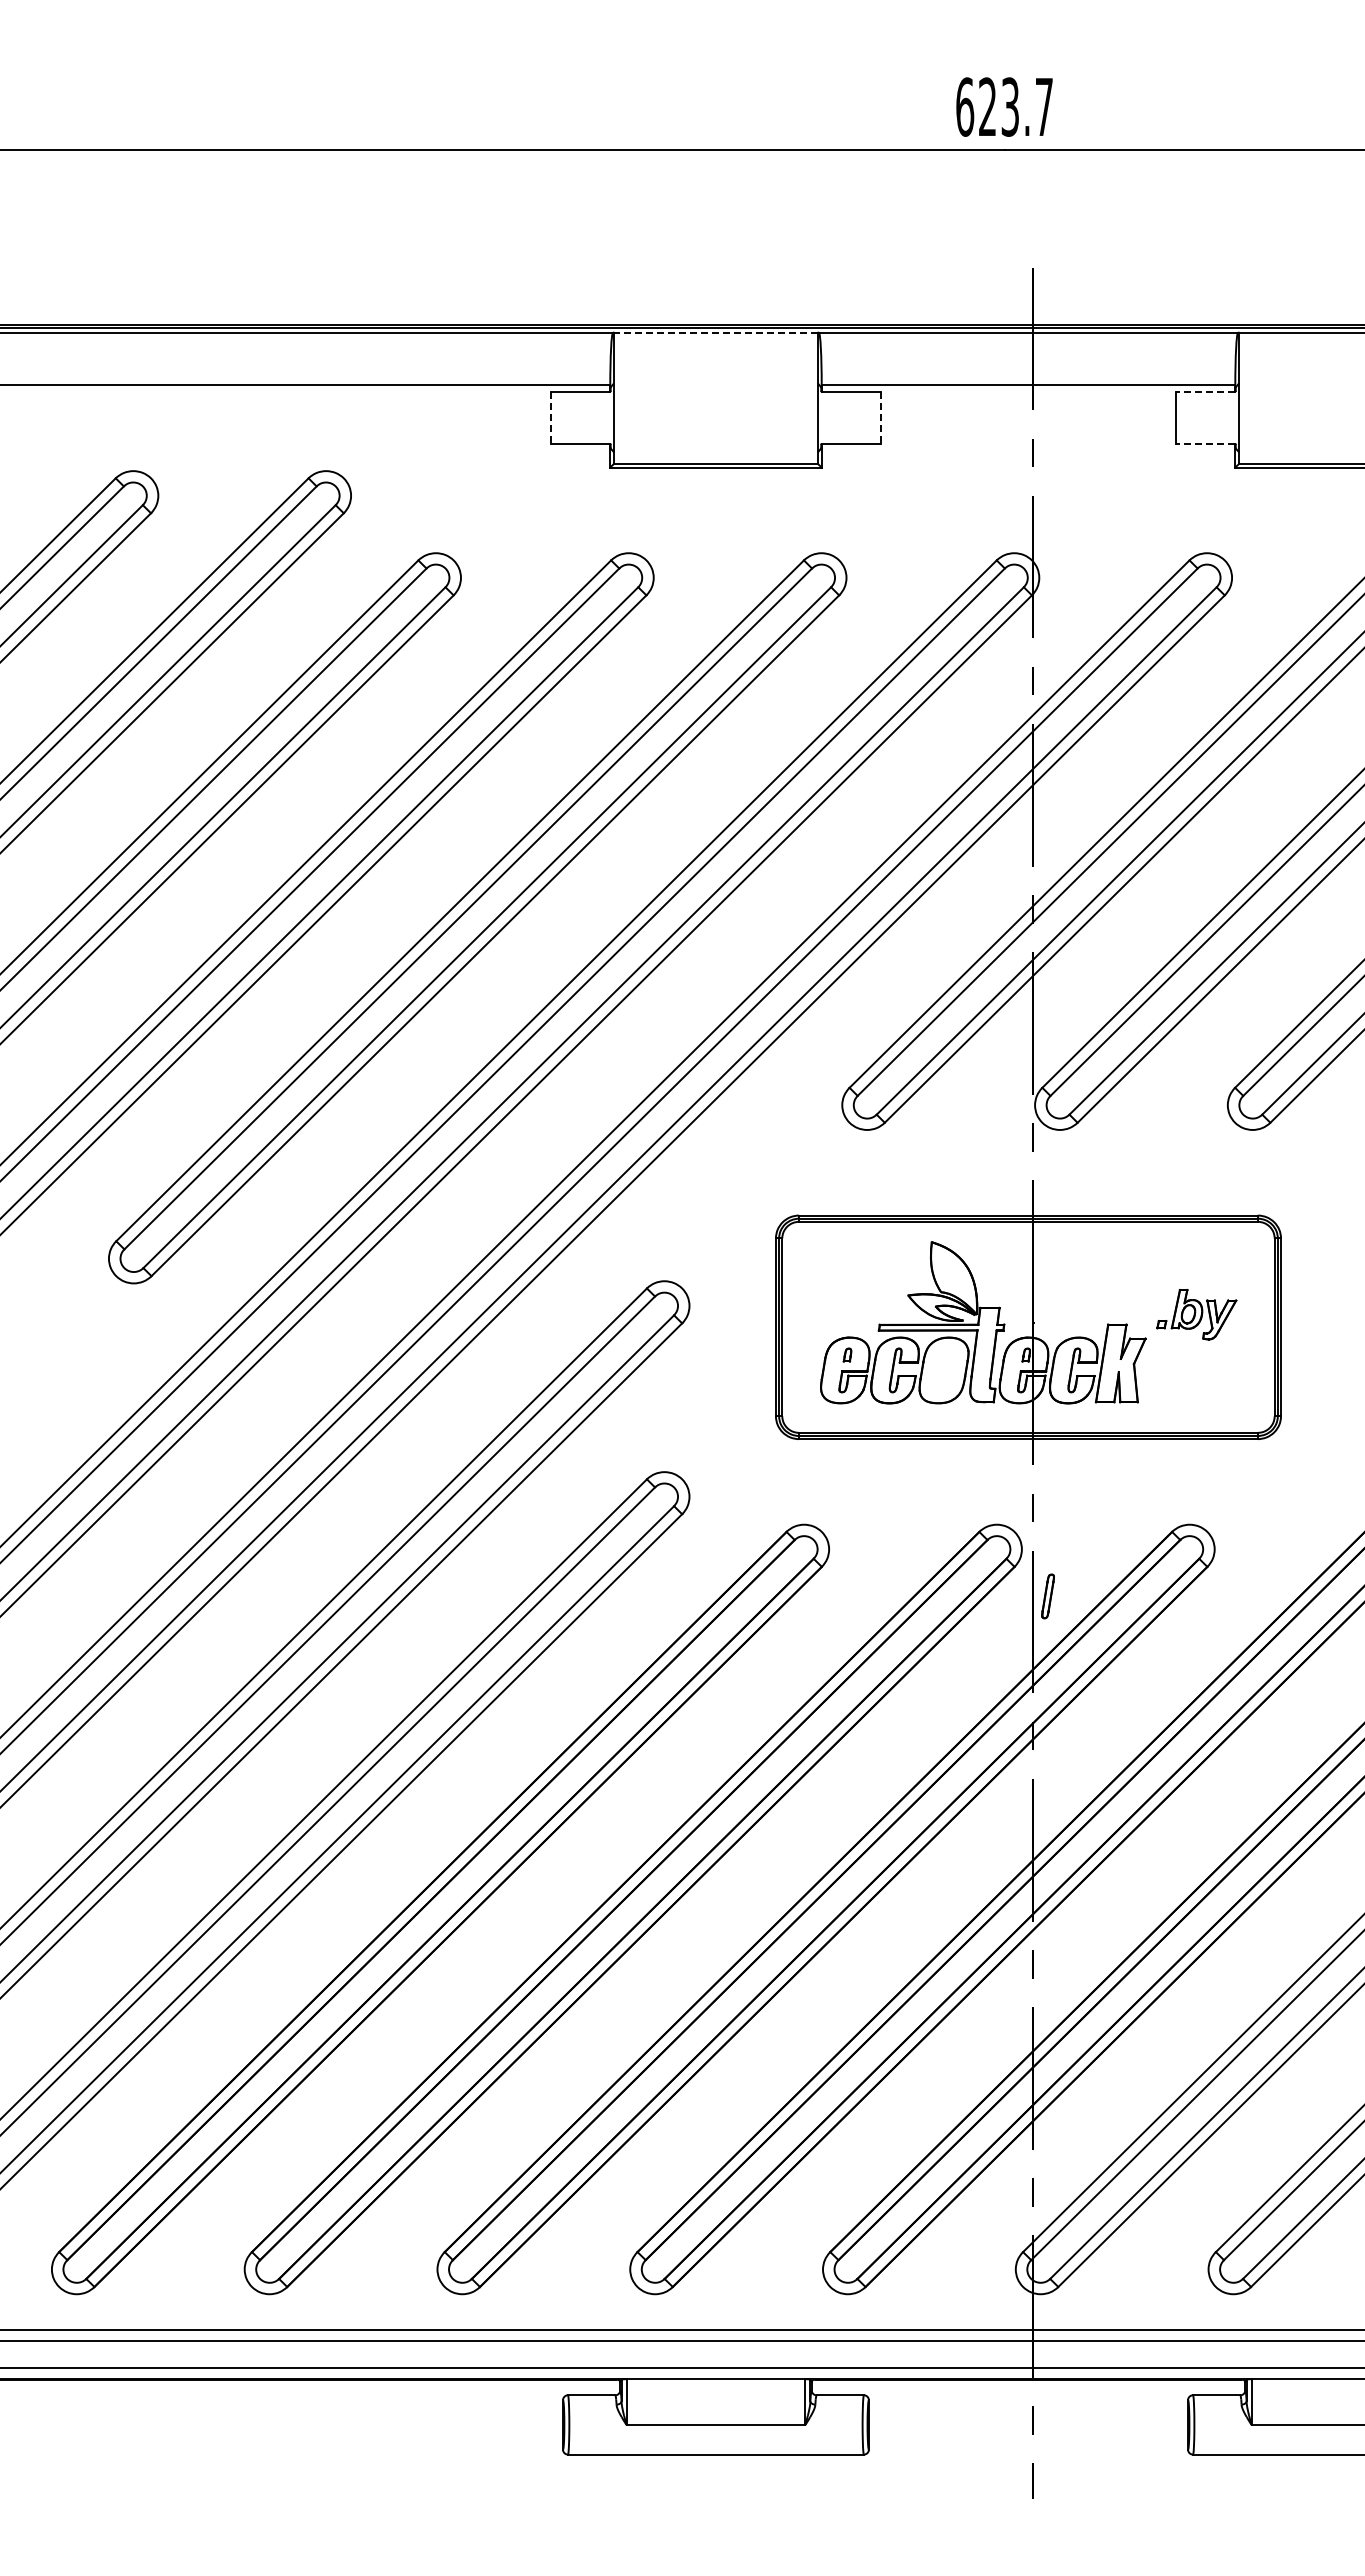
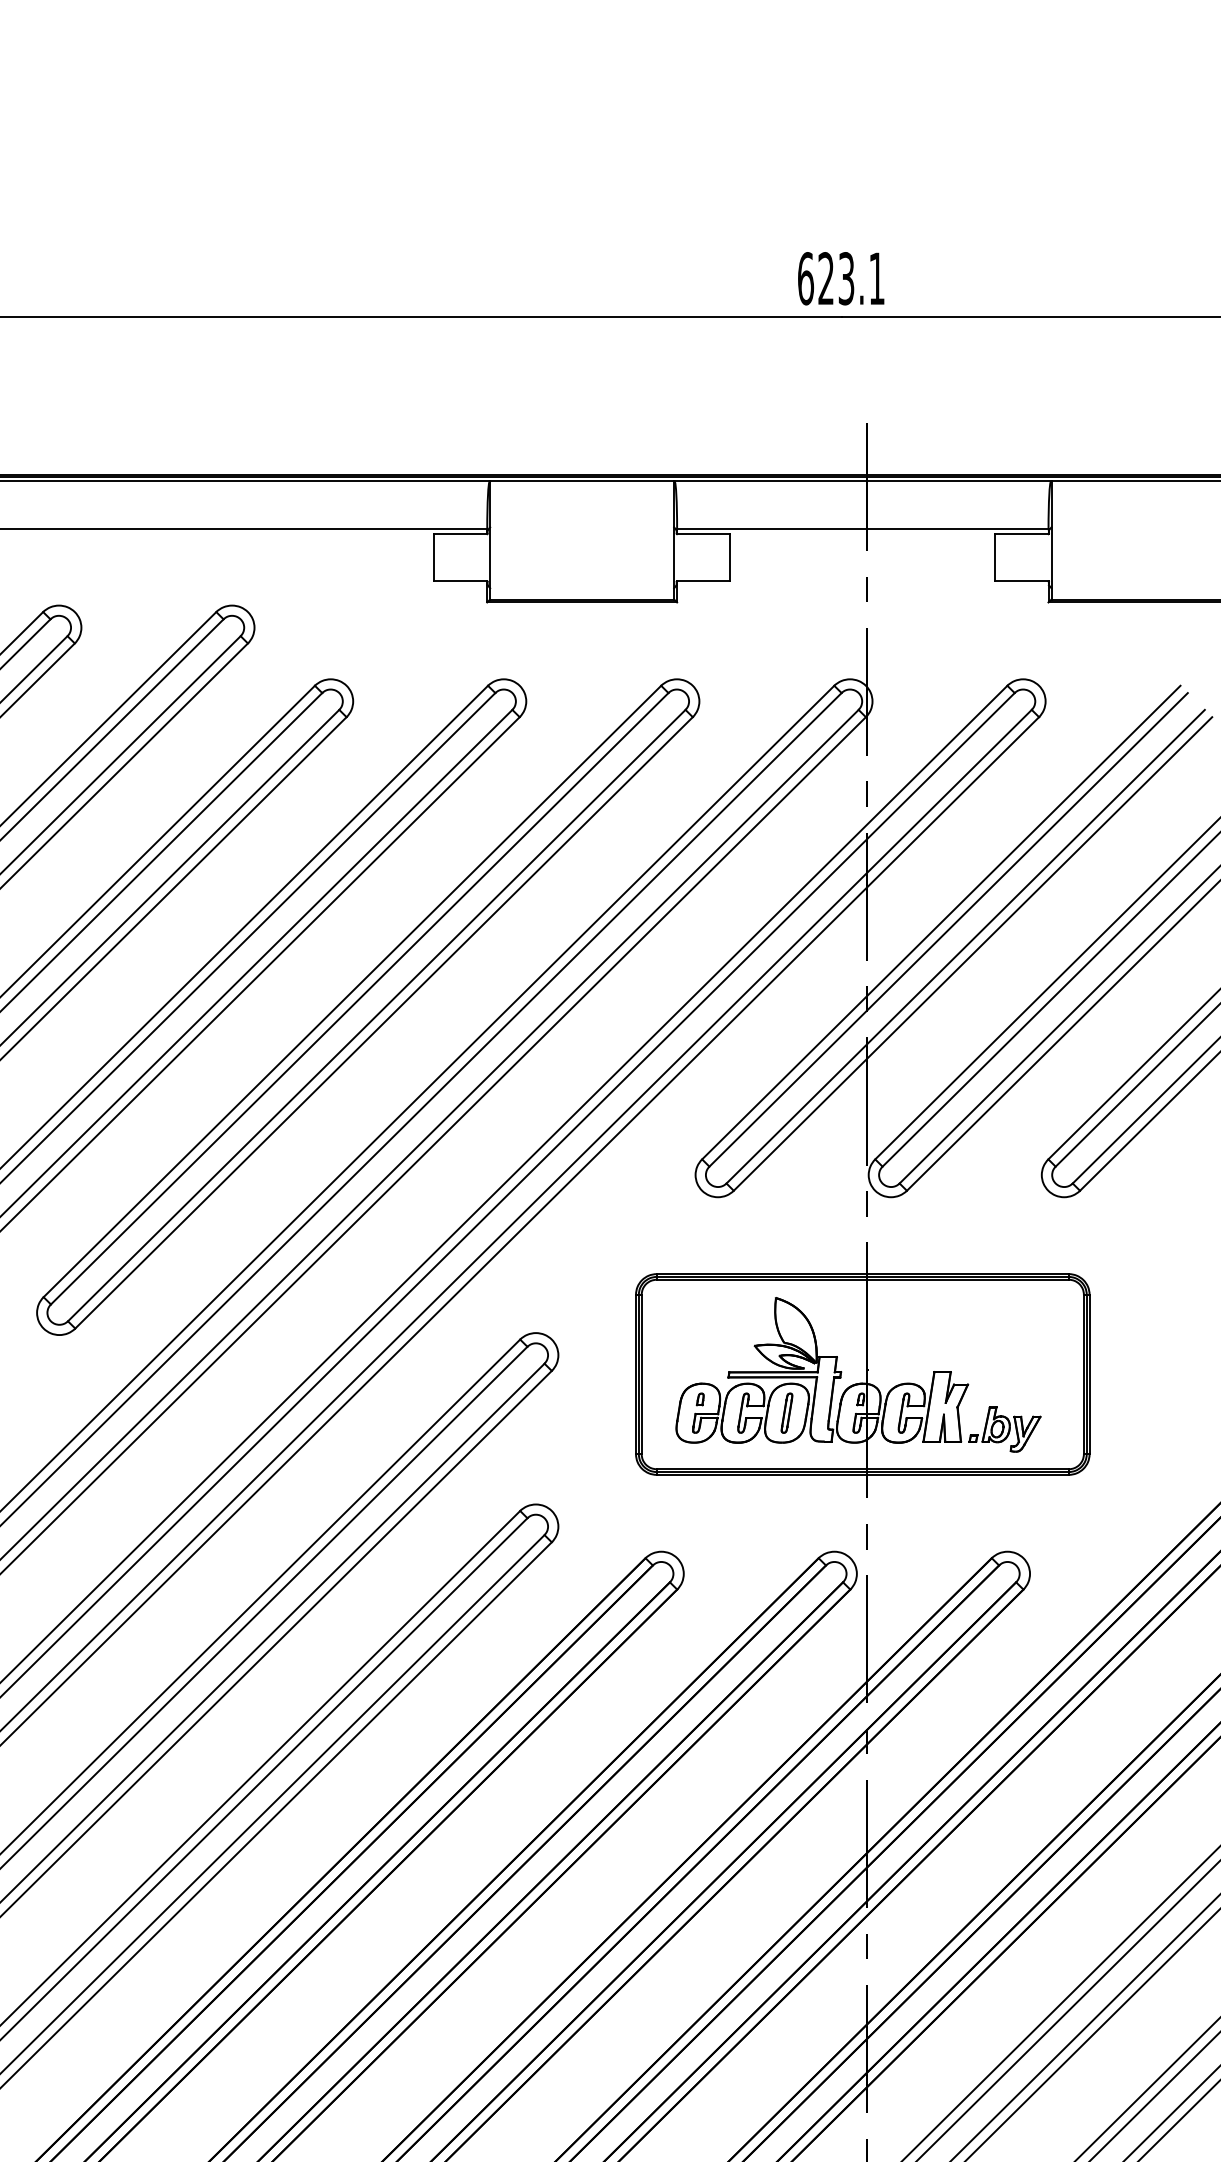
text: (1044, 106) -> (877, 278), 623.7 -> 623.1
line: (715, 332) -> (581, 481), dashed -> solid
line: (1205, 391) -> (1021, 534), dashed -> solid
line: (551, 418) -> (434, 558), dashed -> solid
line: (880, 418) -> (729, 558), dashed -> solid
line: (1205, 444) -> (1021, 581), dashed -> solid
part: (1196, 1314) -> (1004, 1429), moved
part: (1047, 1596) -> (786, 1413), moved

